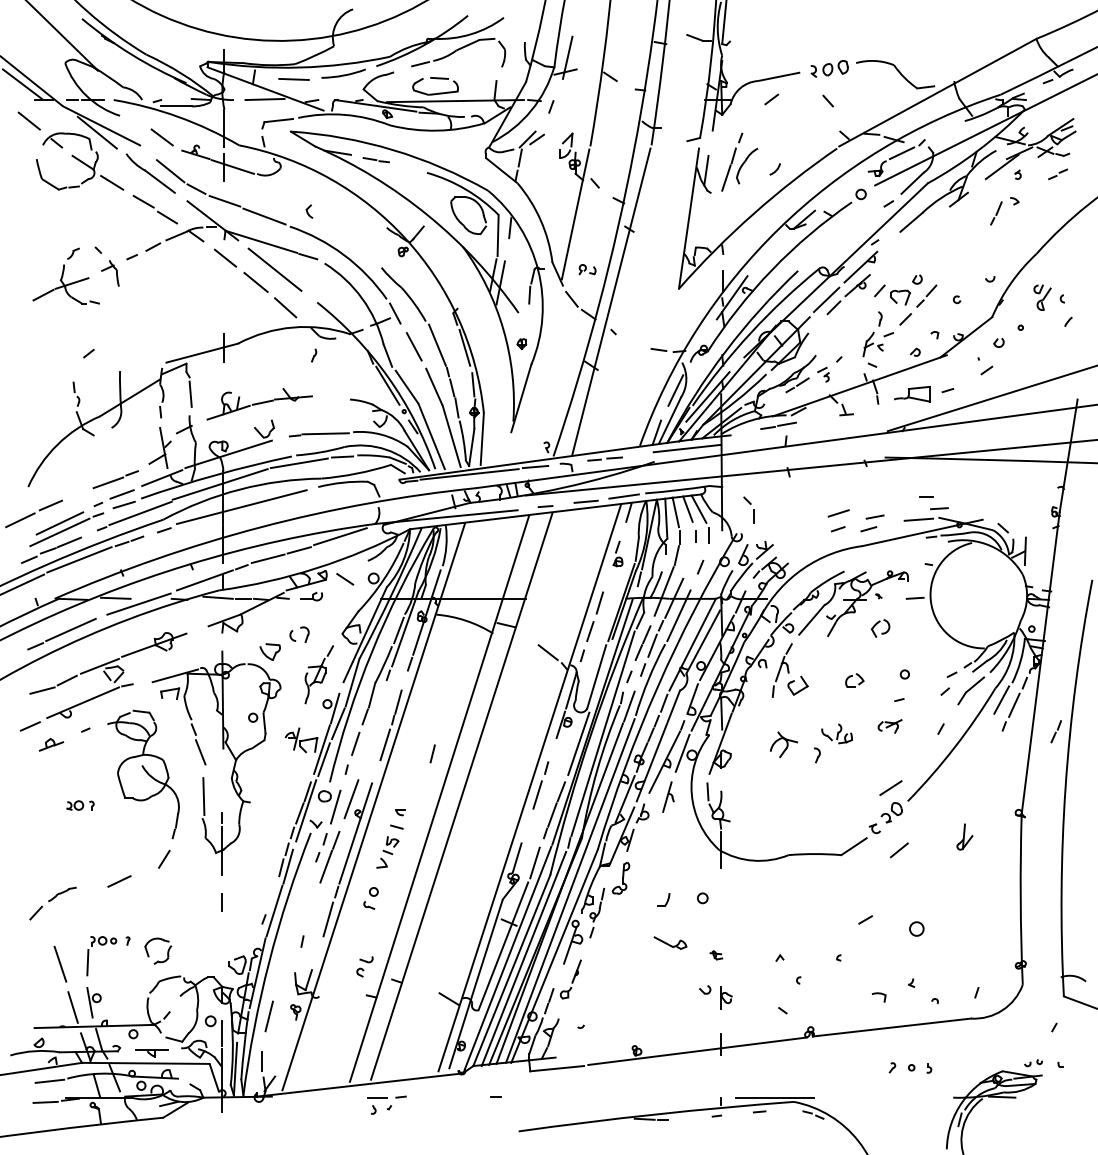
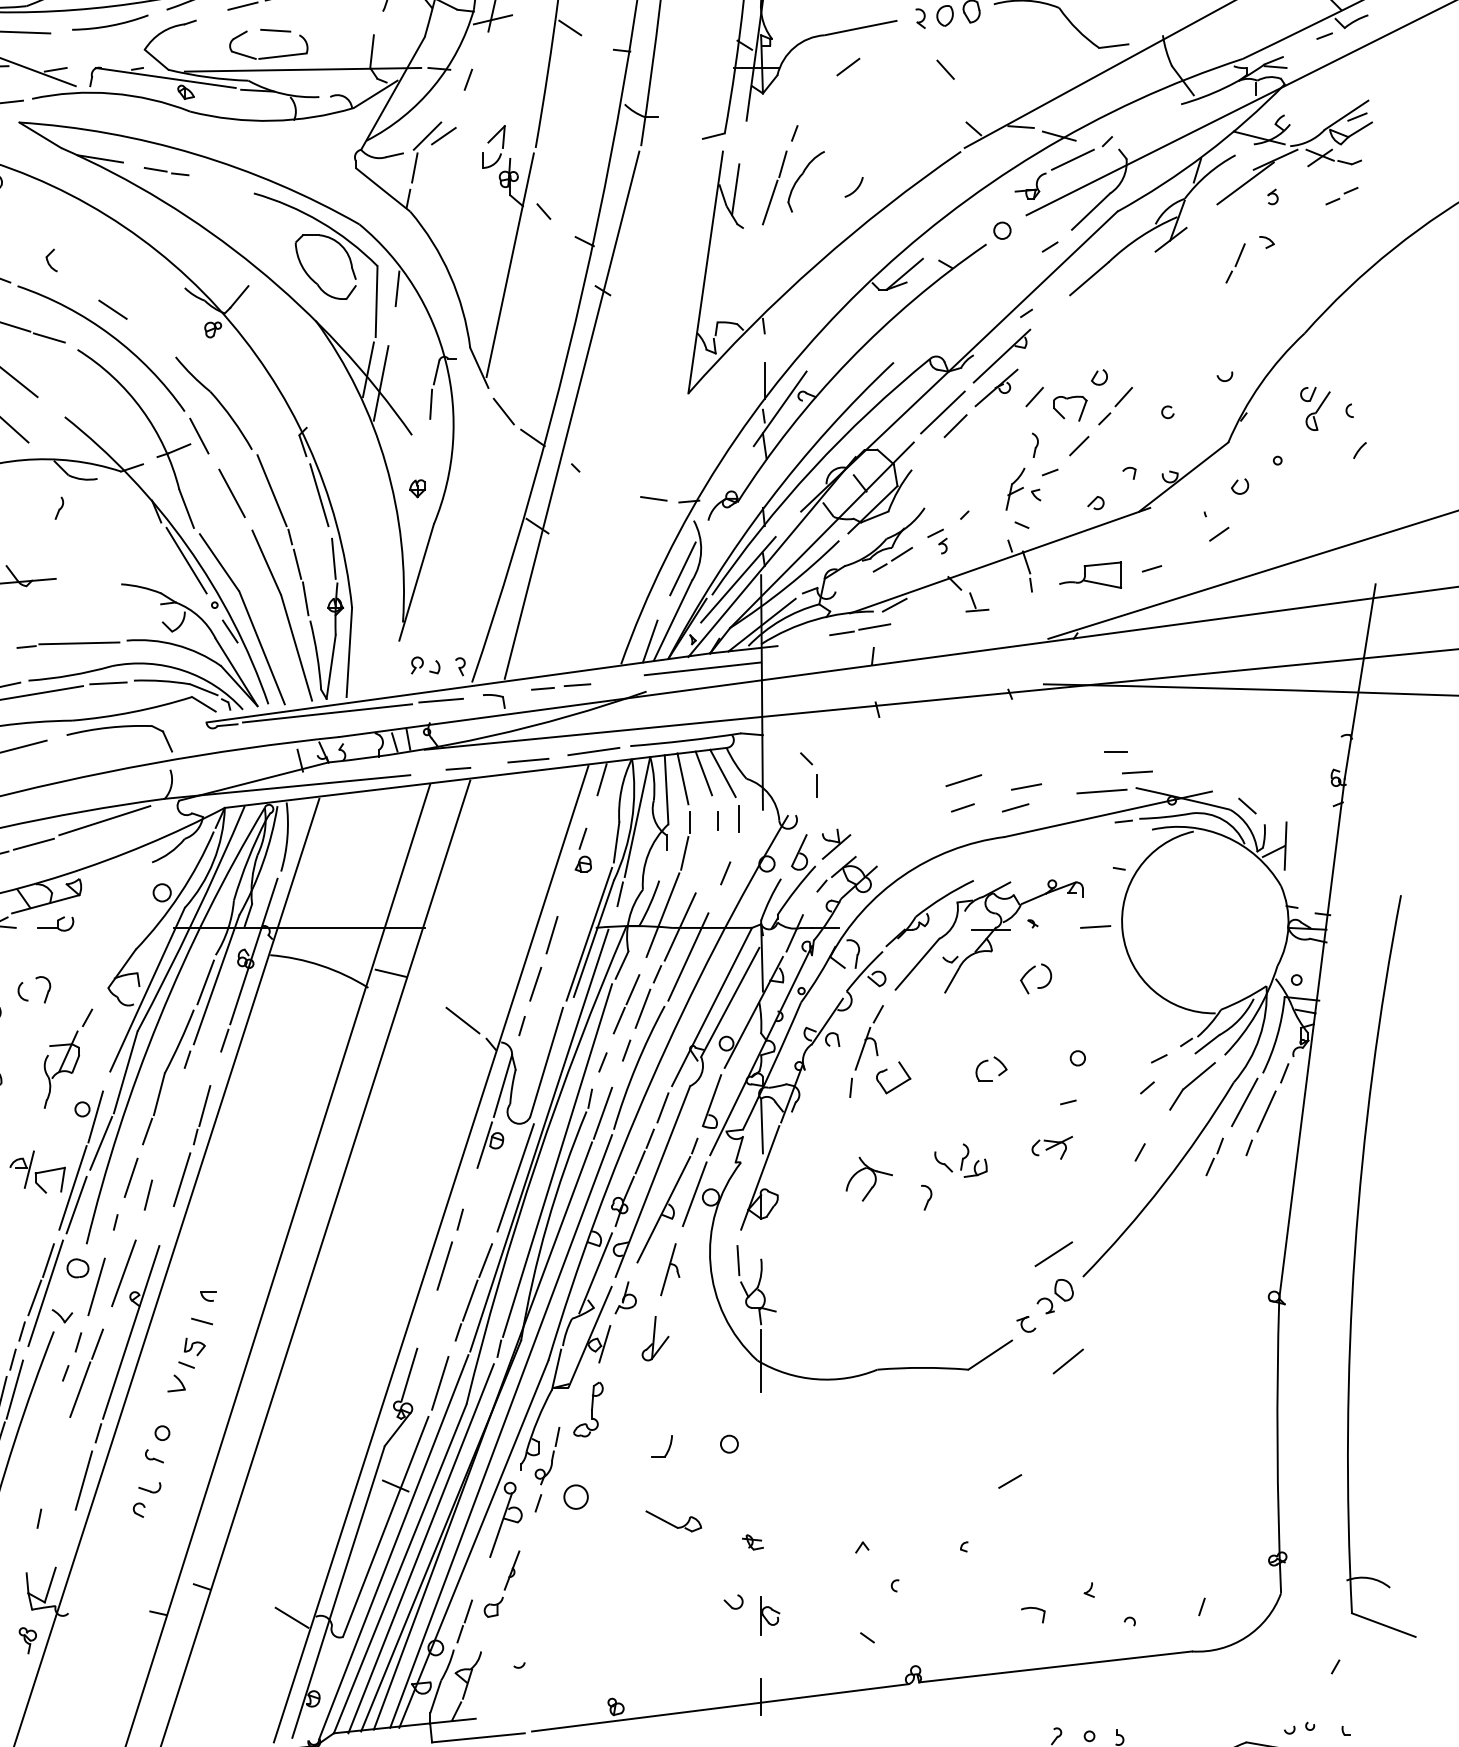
part: (587, 269) -> (425, 665), moved
line: (345, 579) -> (113, 310), moved
line: (1055, 731) -> (1213, 1156), moved
line: (432, 753) -> (148, 1194), moved
part: (964, 836) -> (654, 1337), moved
circle: (916, 928) -> (575, 1496), moved
part: (364, 966) -> (146, 1499), moved

